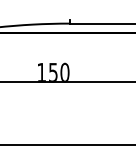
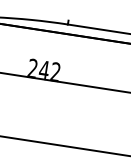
text: (53, 71) -> (44, 69), 150 -> 242

